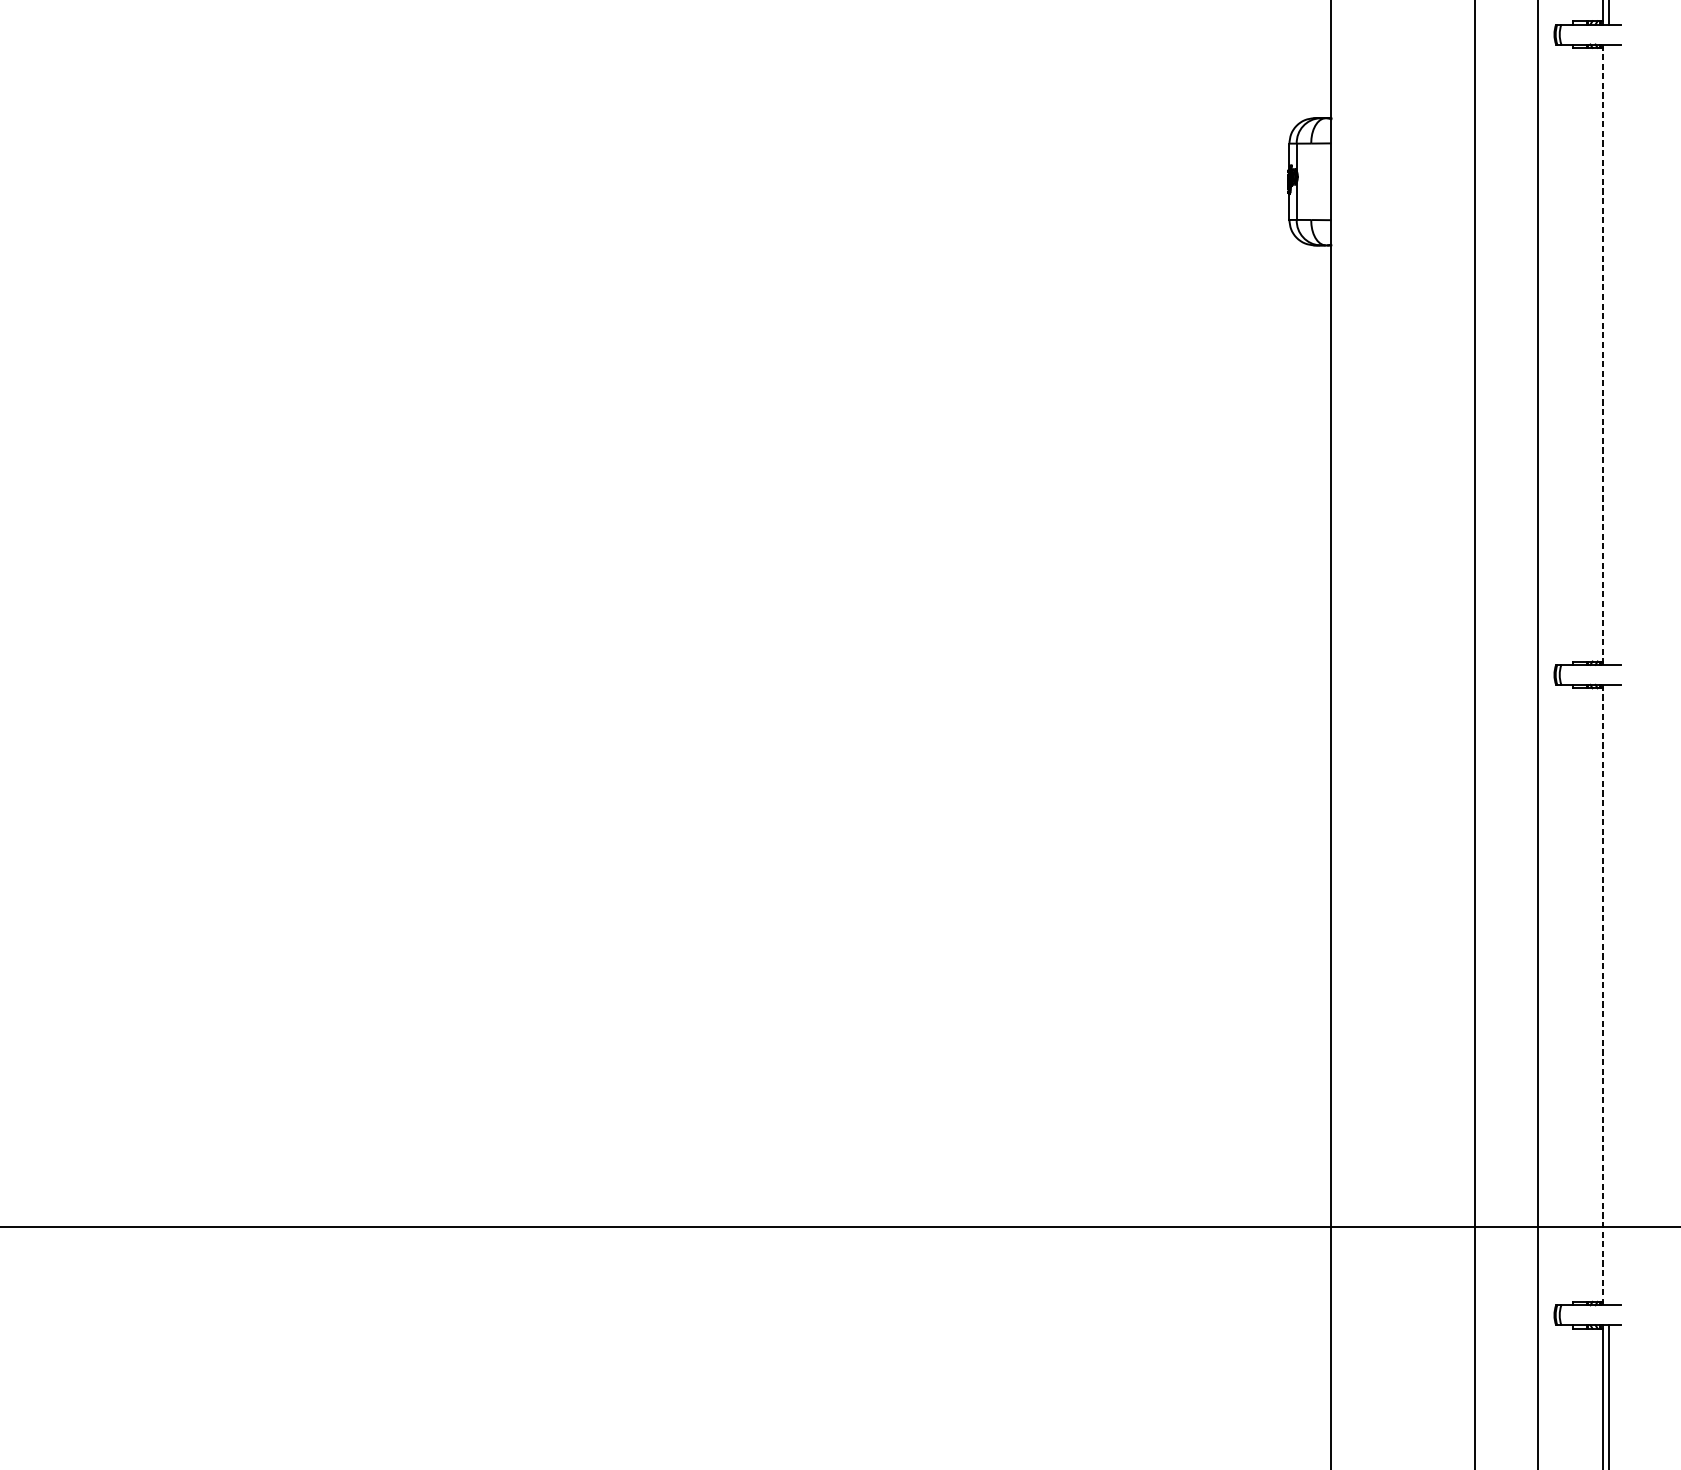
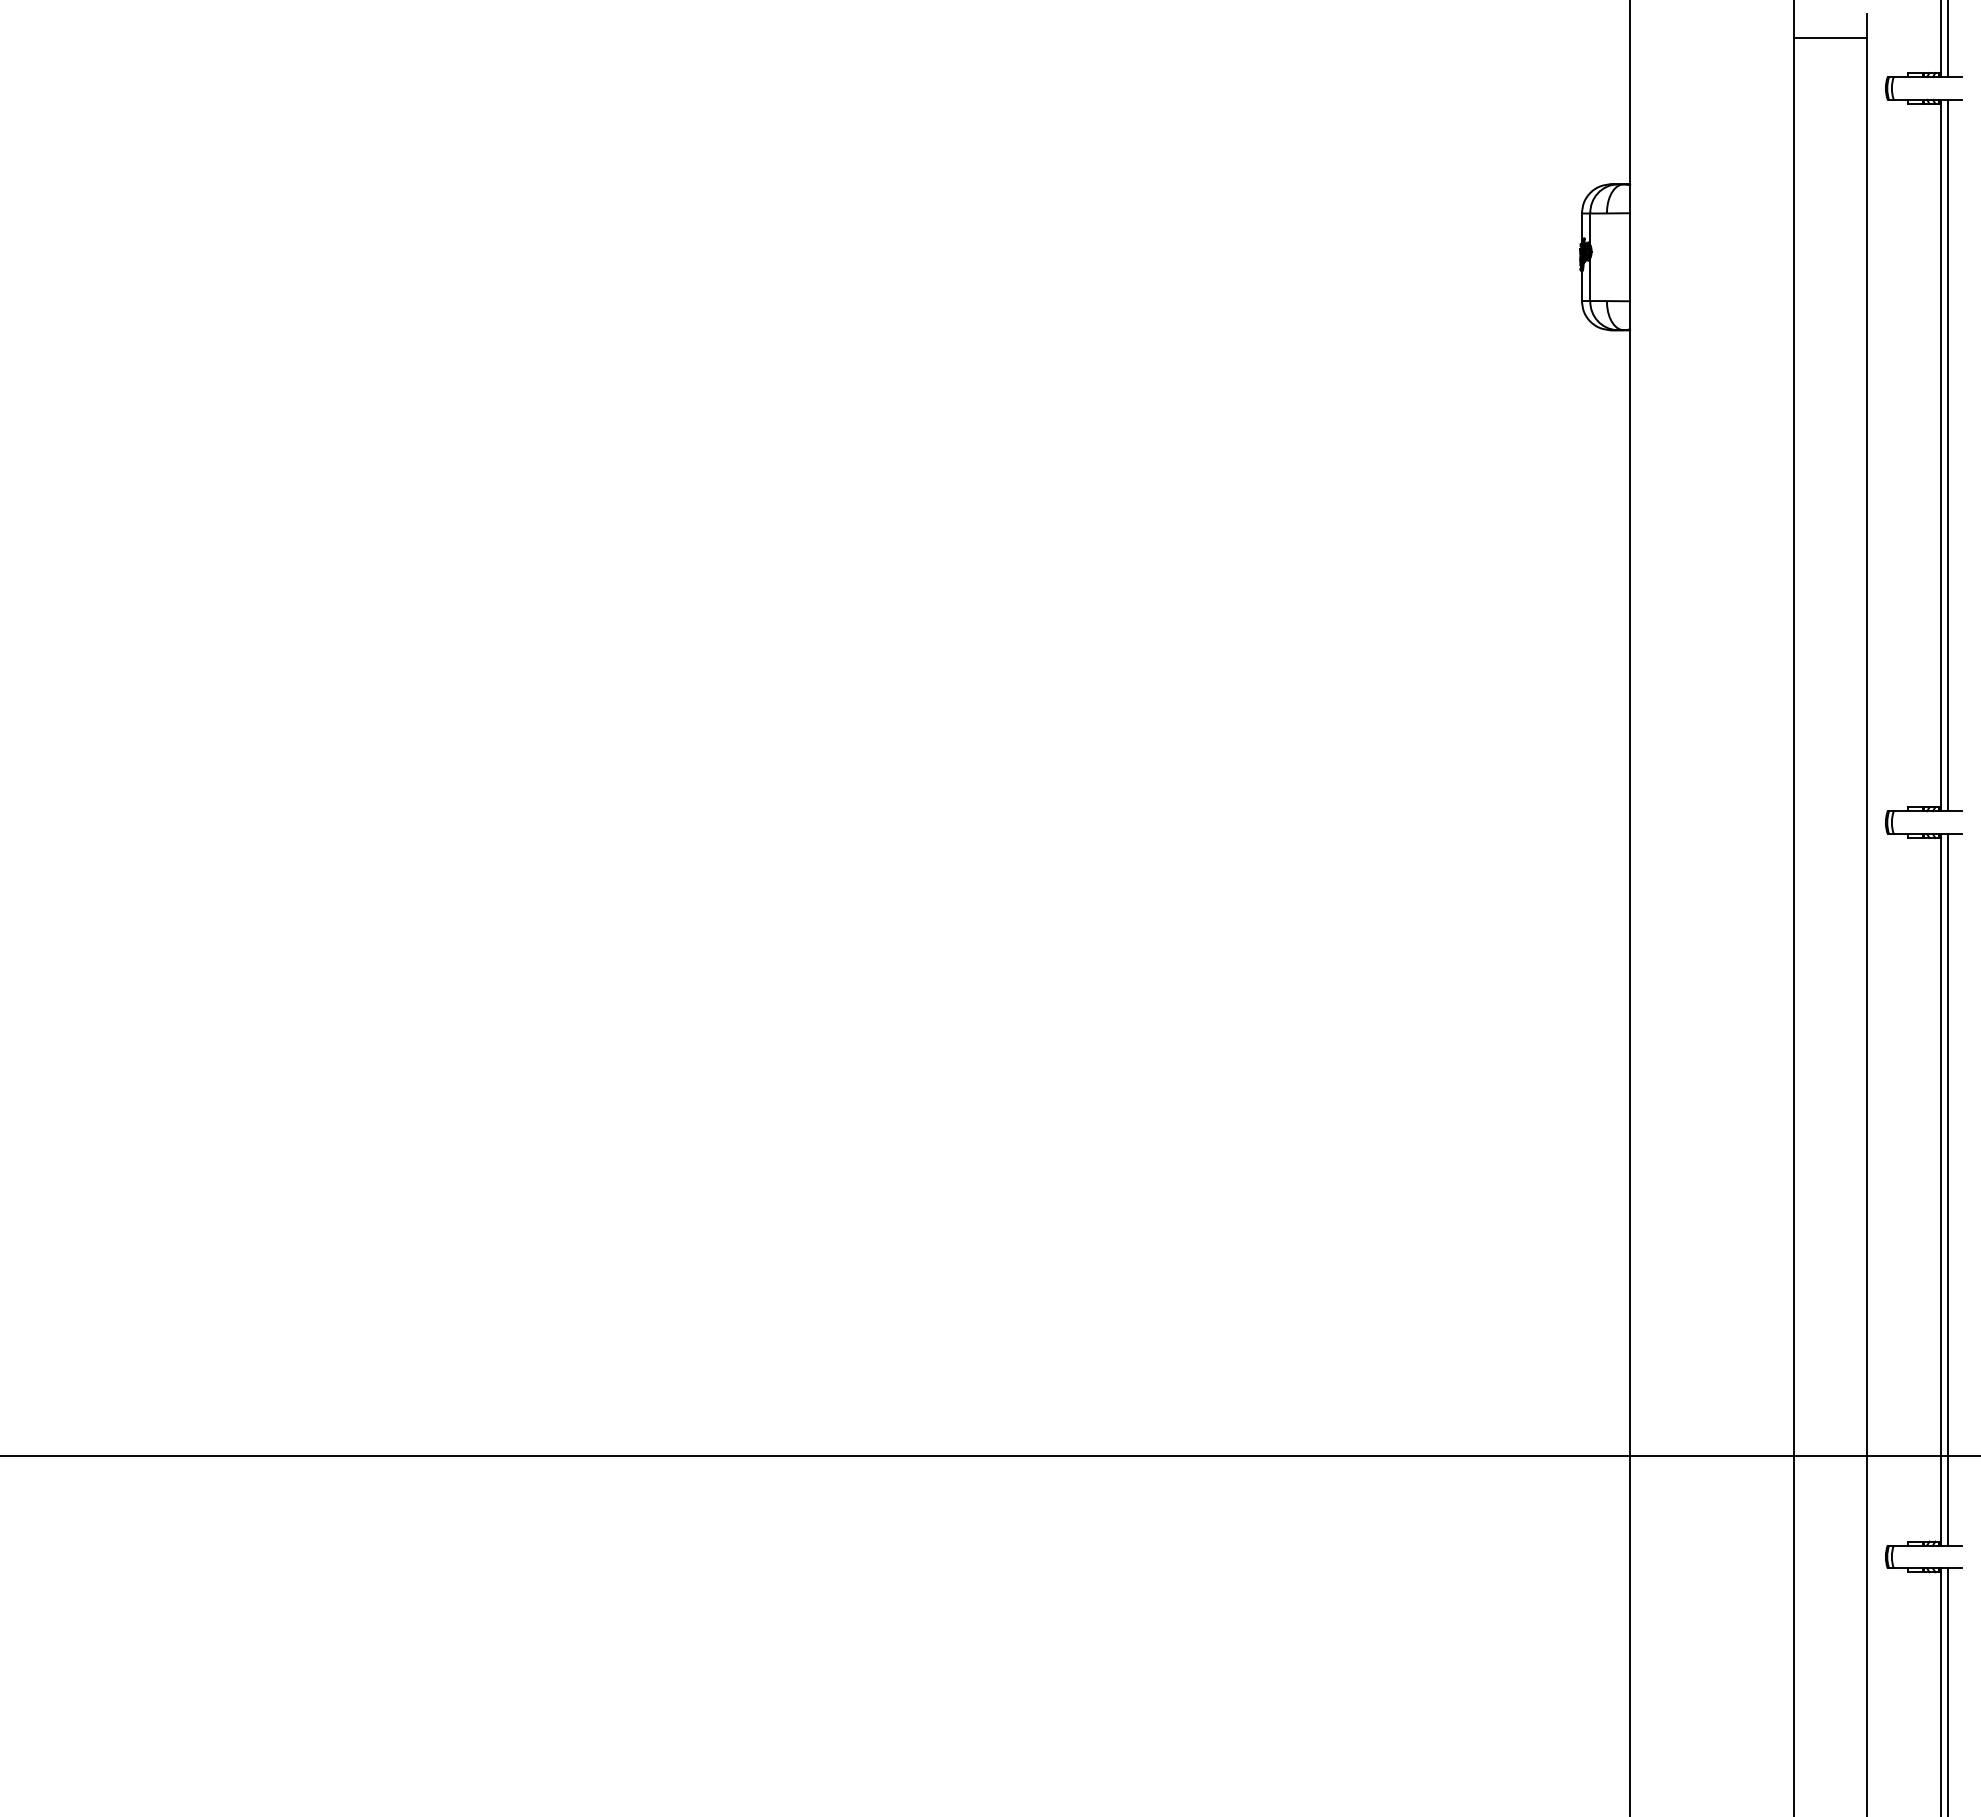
line: (1602, 354) -> (1940, 455), dashed -> solid
line: (1609, 354) -> (1948, 455), added
line: (1602, 994) -> (1940, 1189), dashed -> solid
line: (1609, 994) -> (1948, 1189), added

